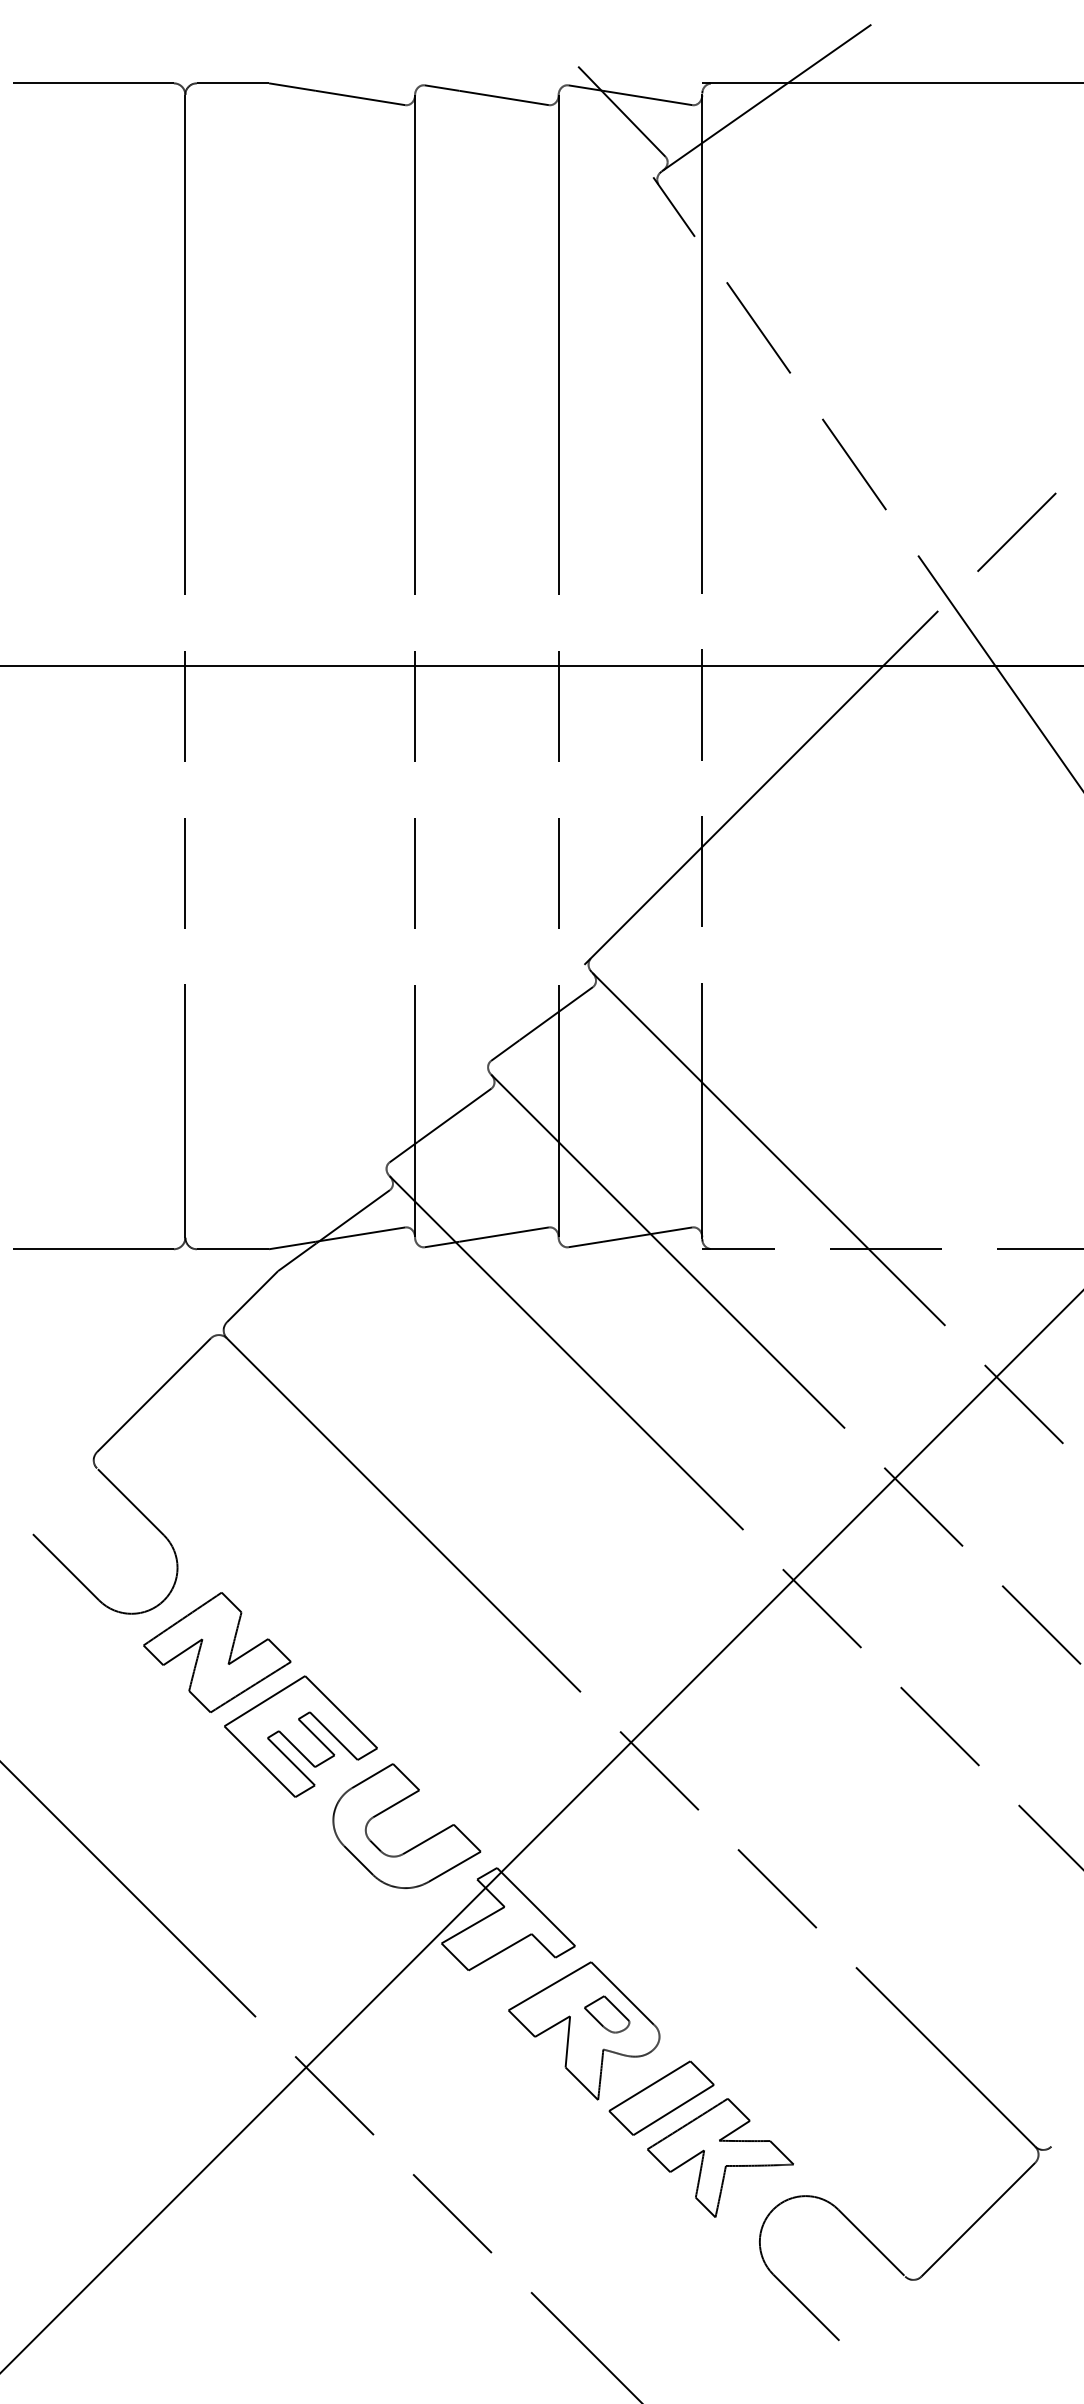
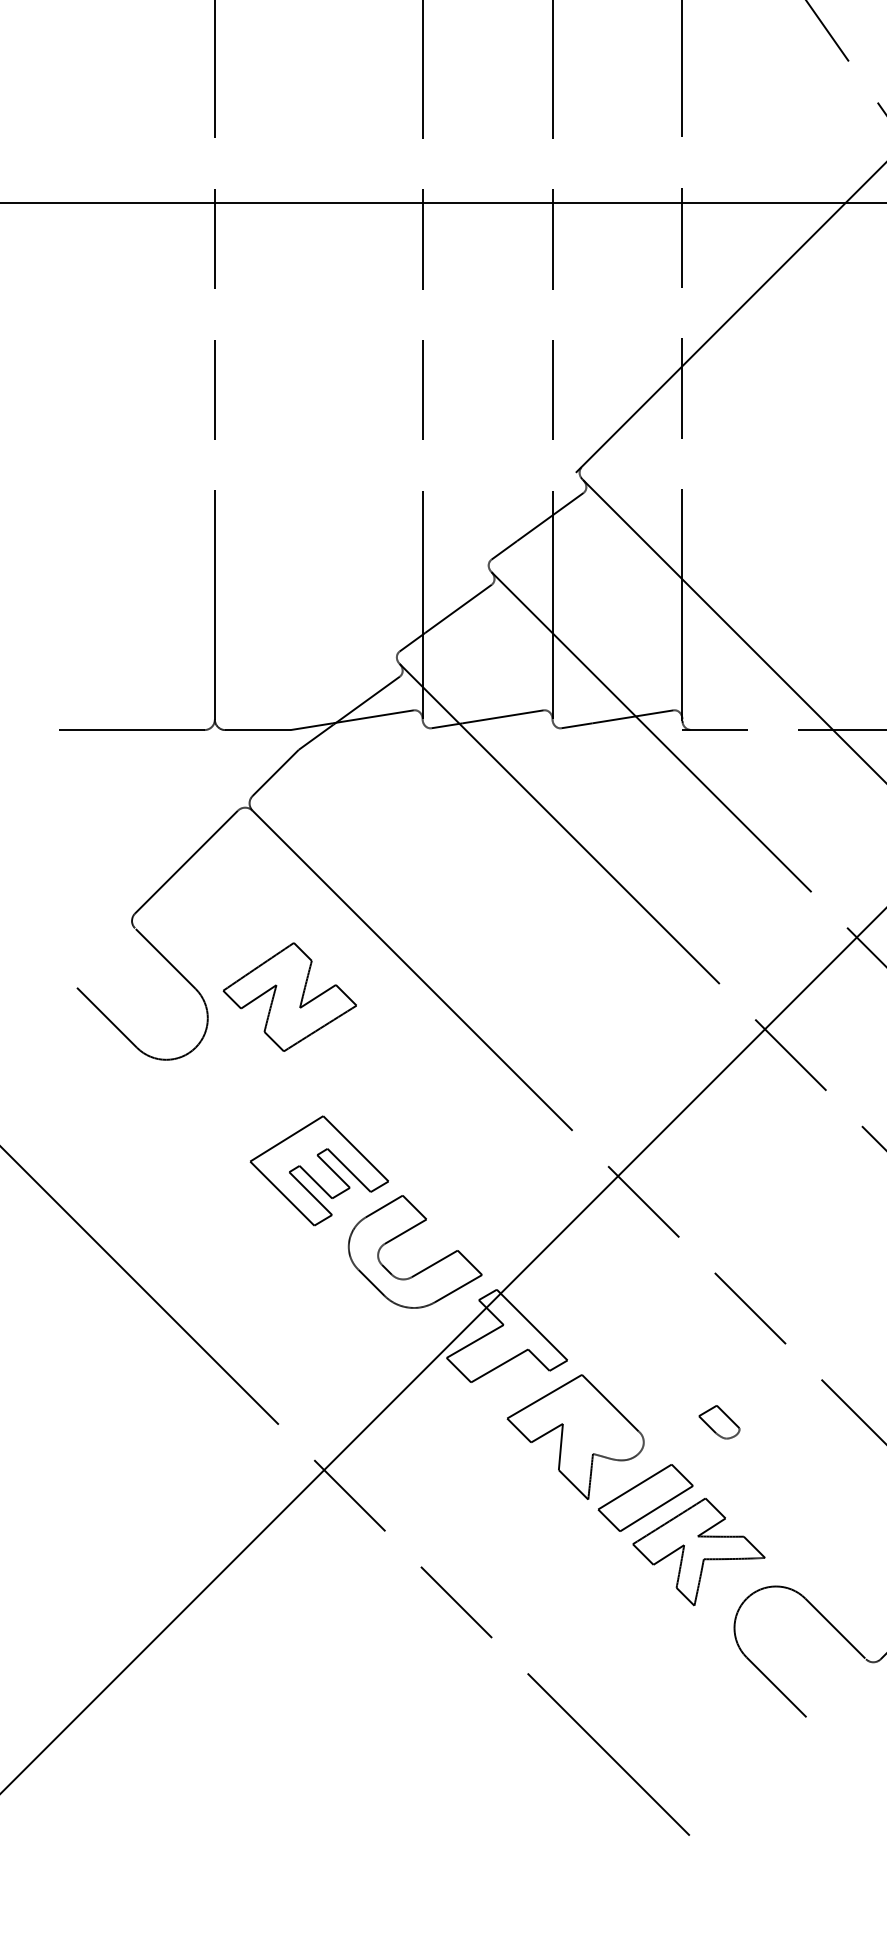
part: (217, 1652) -> (290, 997), moved
part: (607, 2014) -> (719, 1422), moved

